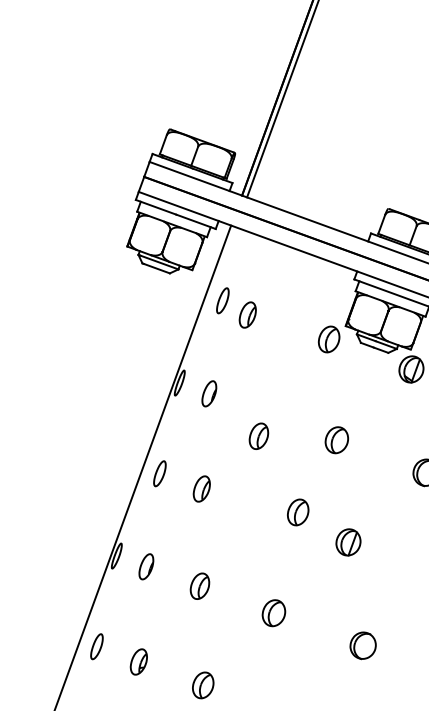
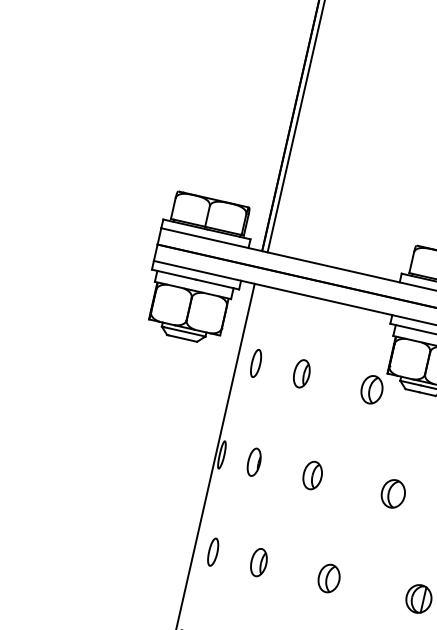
part: (247, 314) -> (301, 373), moved
part: (258, 435) -> (312, 474), moved
part: (298, 512) -> (329, 578), moved

